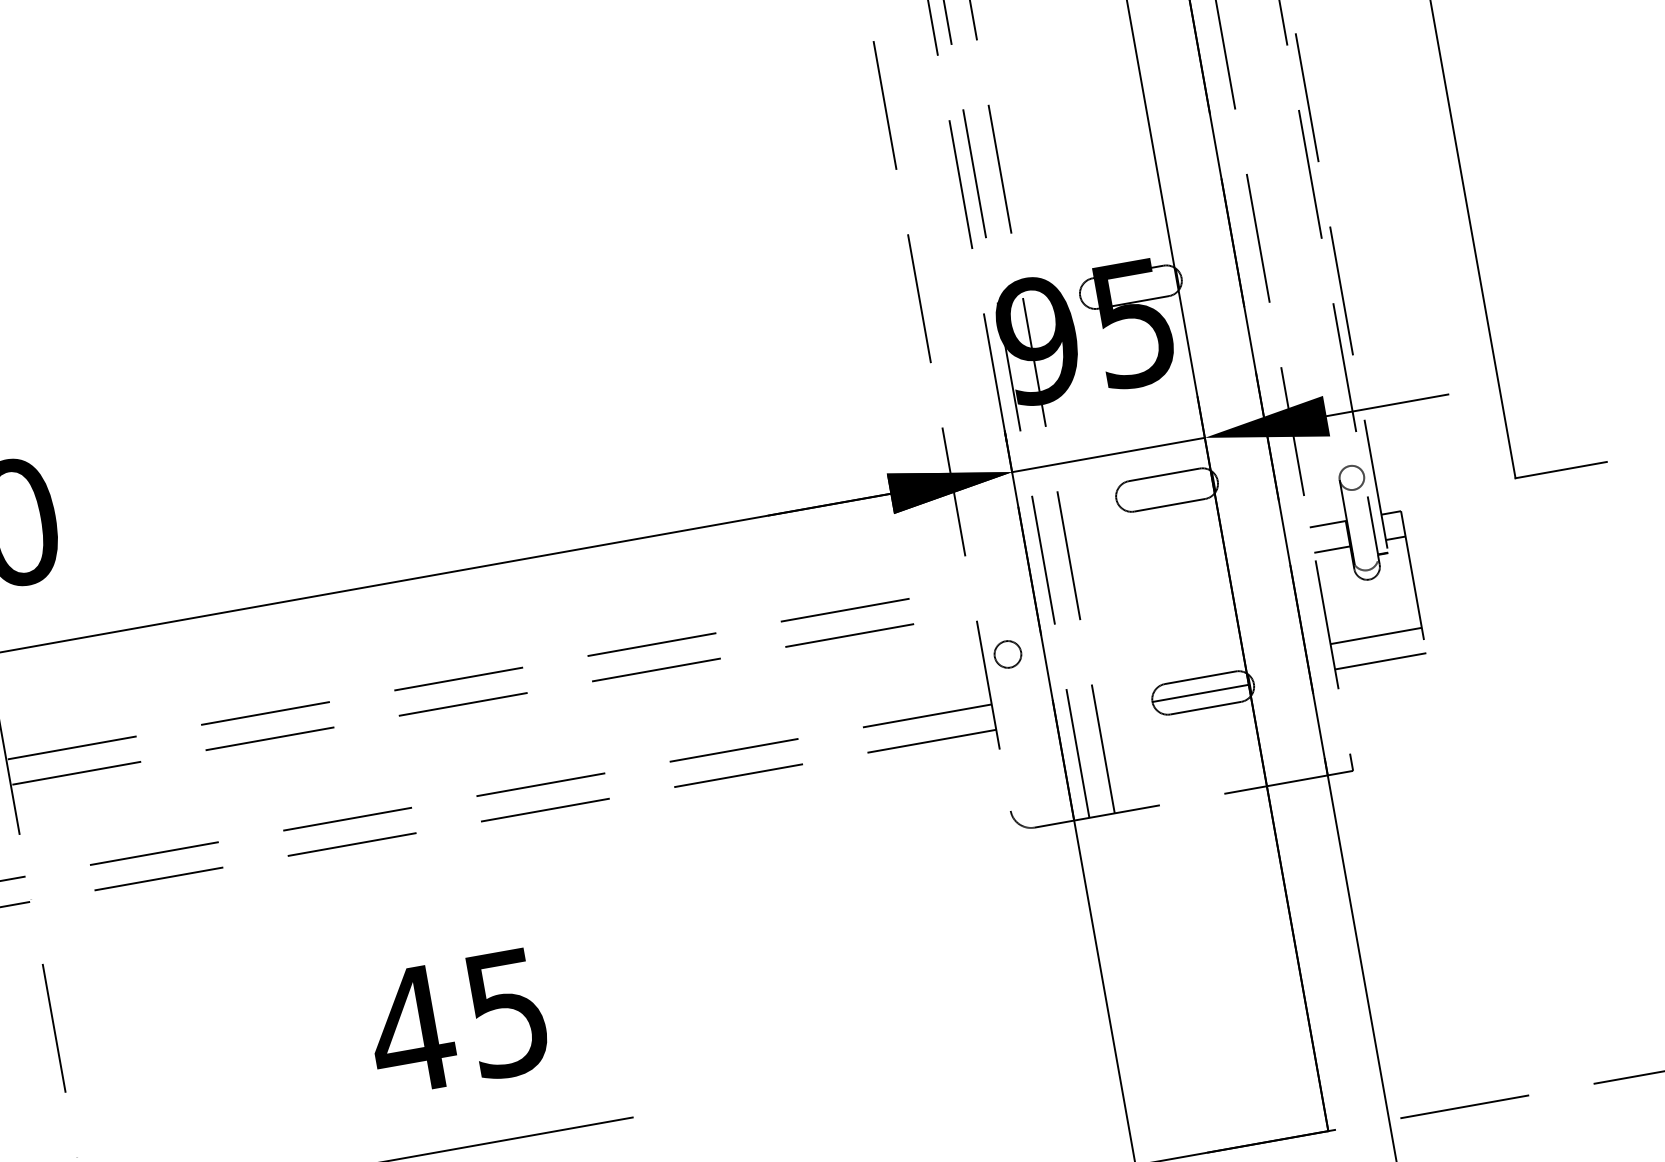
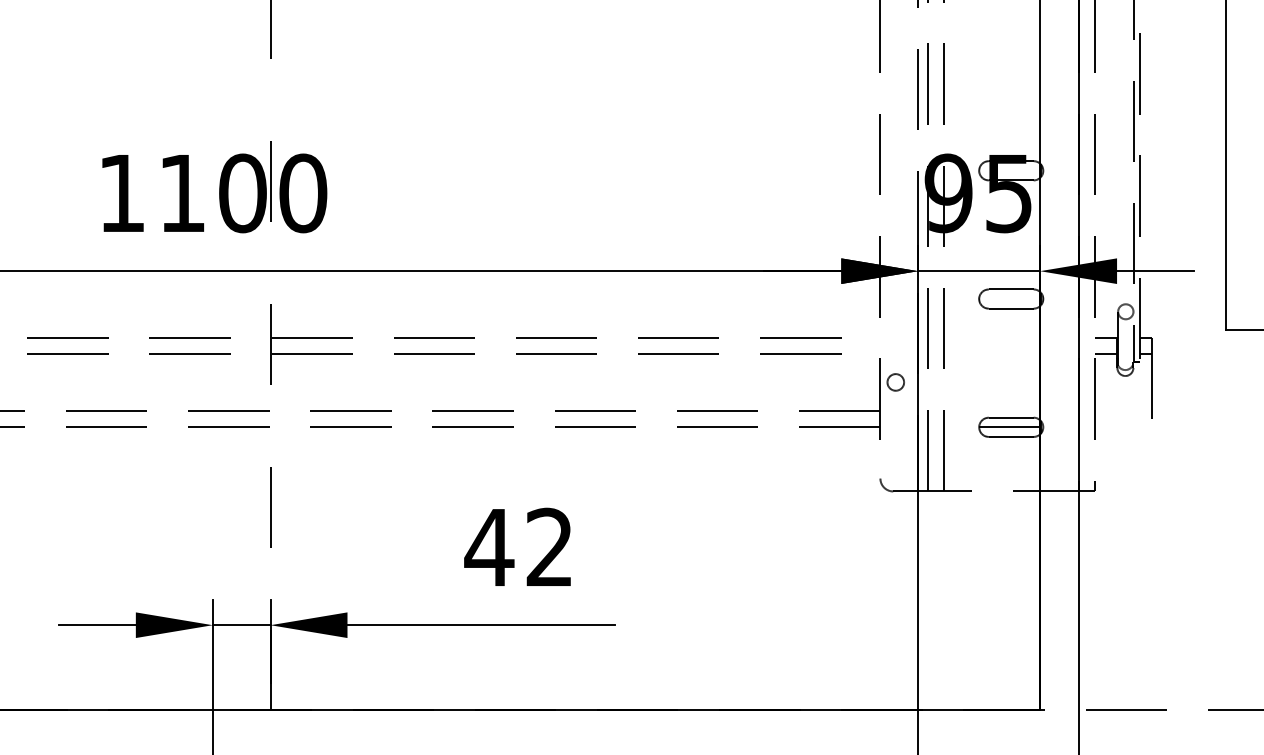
line: (1376, 636) -> (1123, 411), removed
line: (1380, 661) -> (1123, 427), removed
text: (505, 1013) -> (548, 547), 45 -> 42

